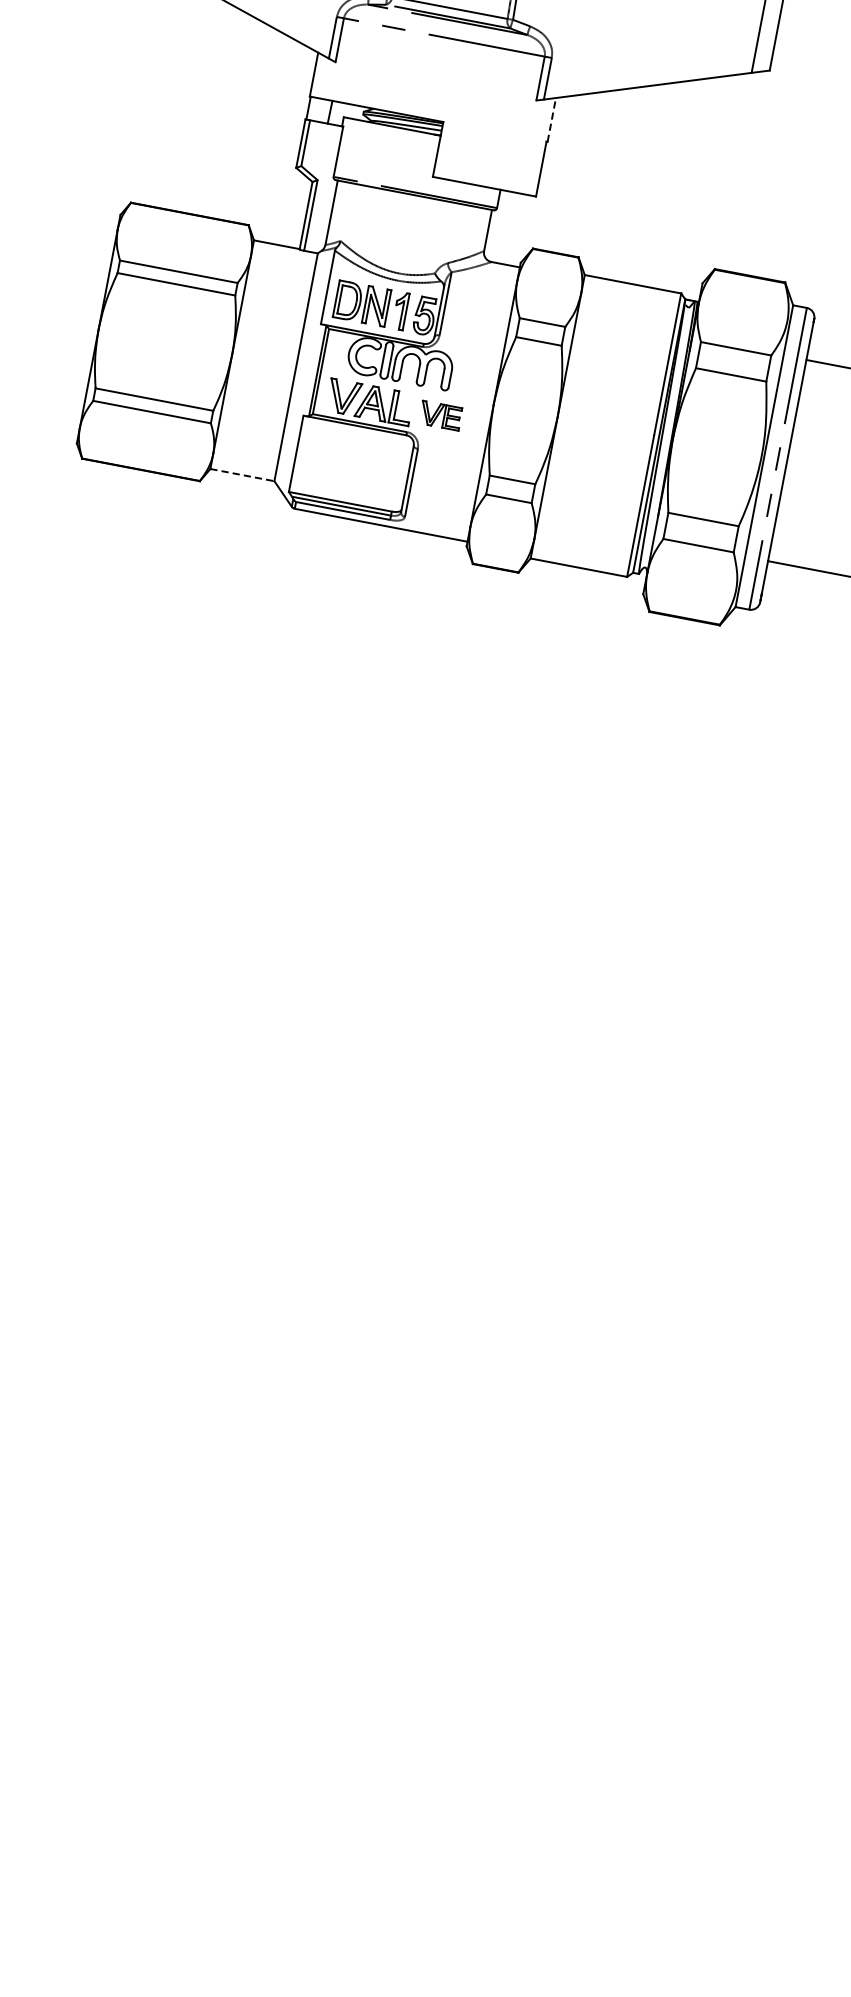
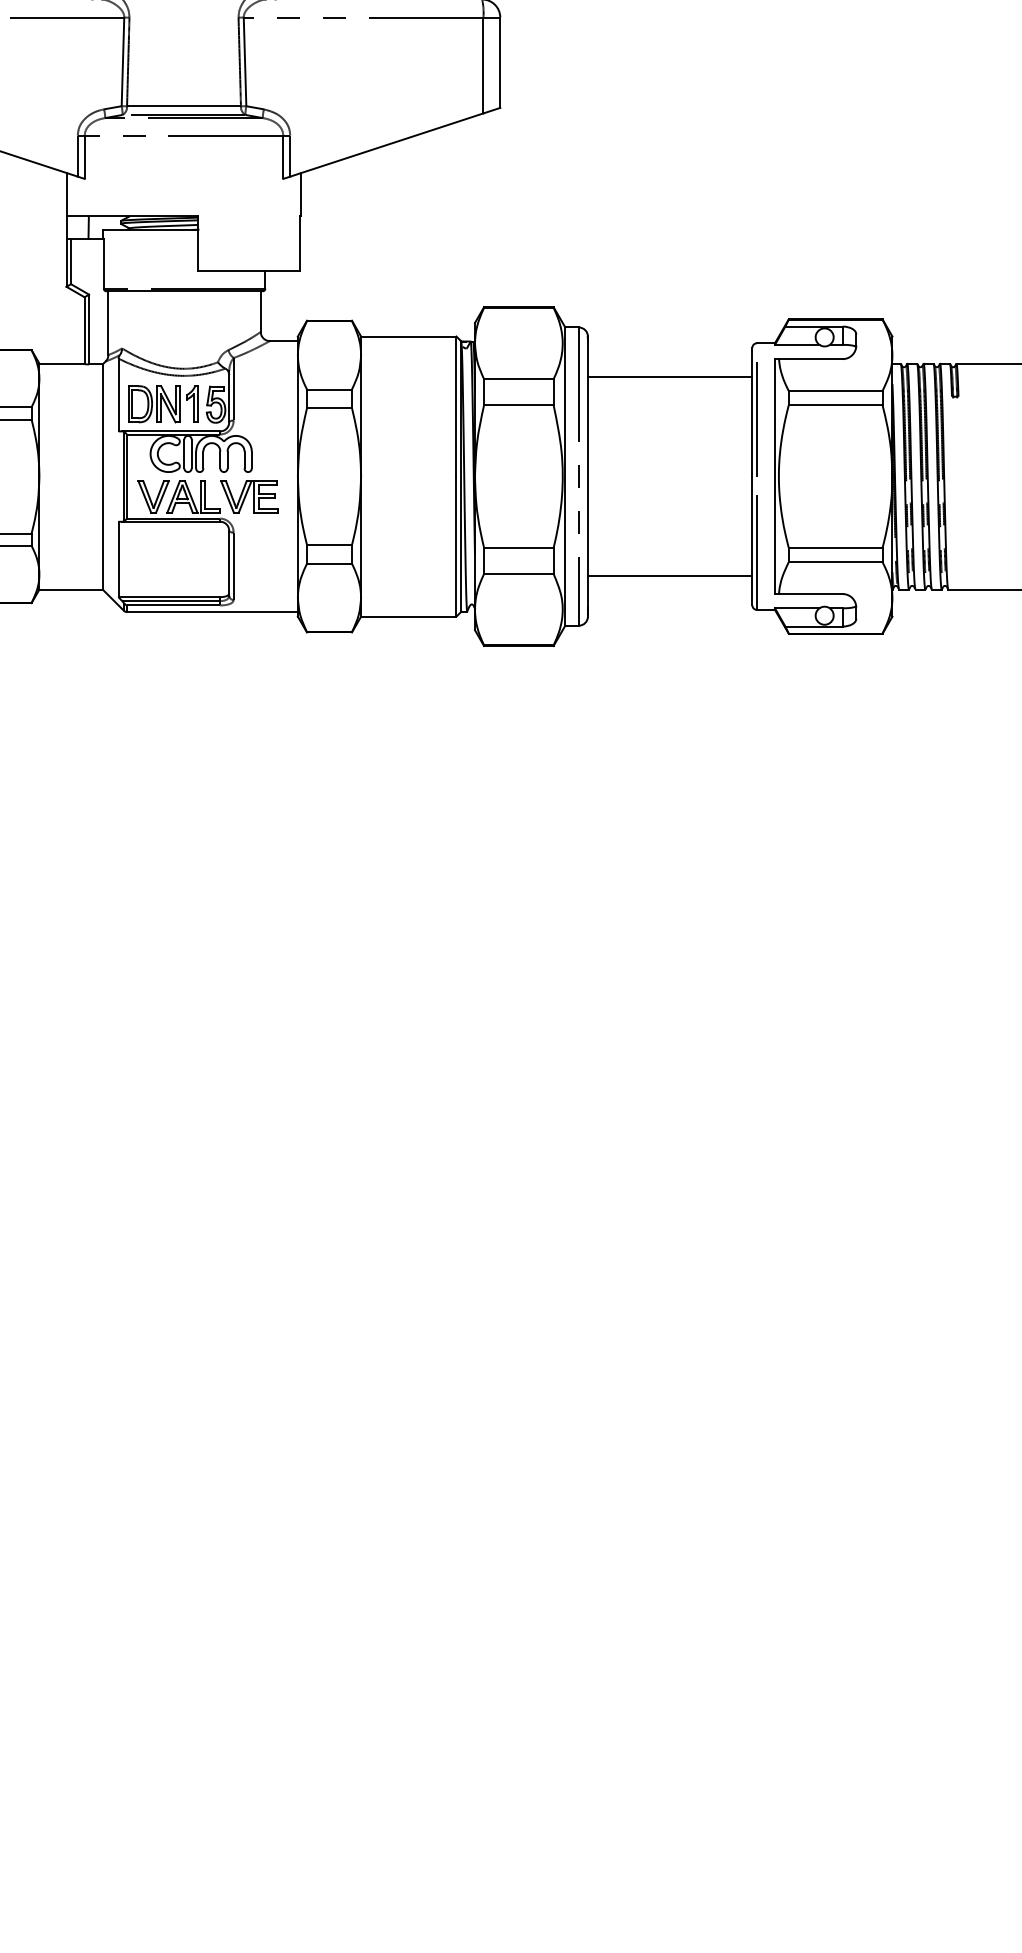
line: (551, 119) -> (301, 194), dashed -> solid
part: (440, 415) -> (249, 496), size x1.43
line: (242, 475) -> (71, 589), dashed -> solid

